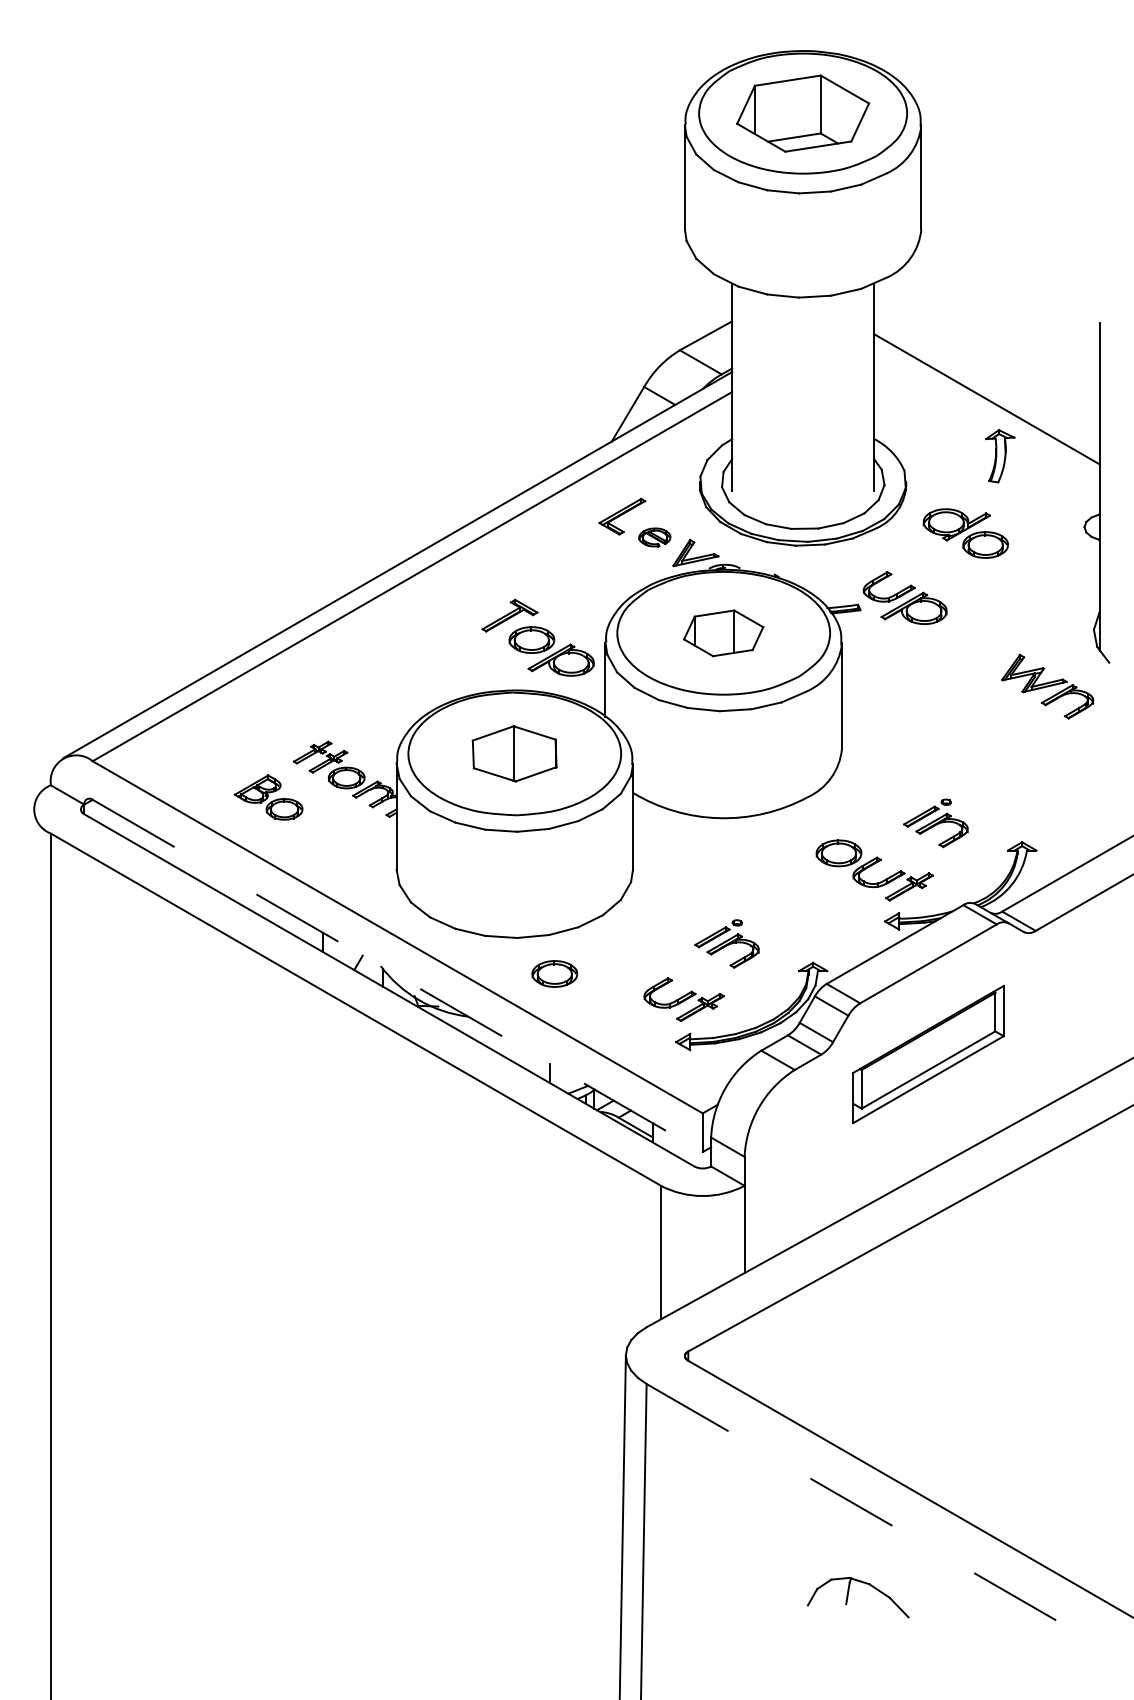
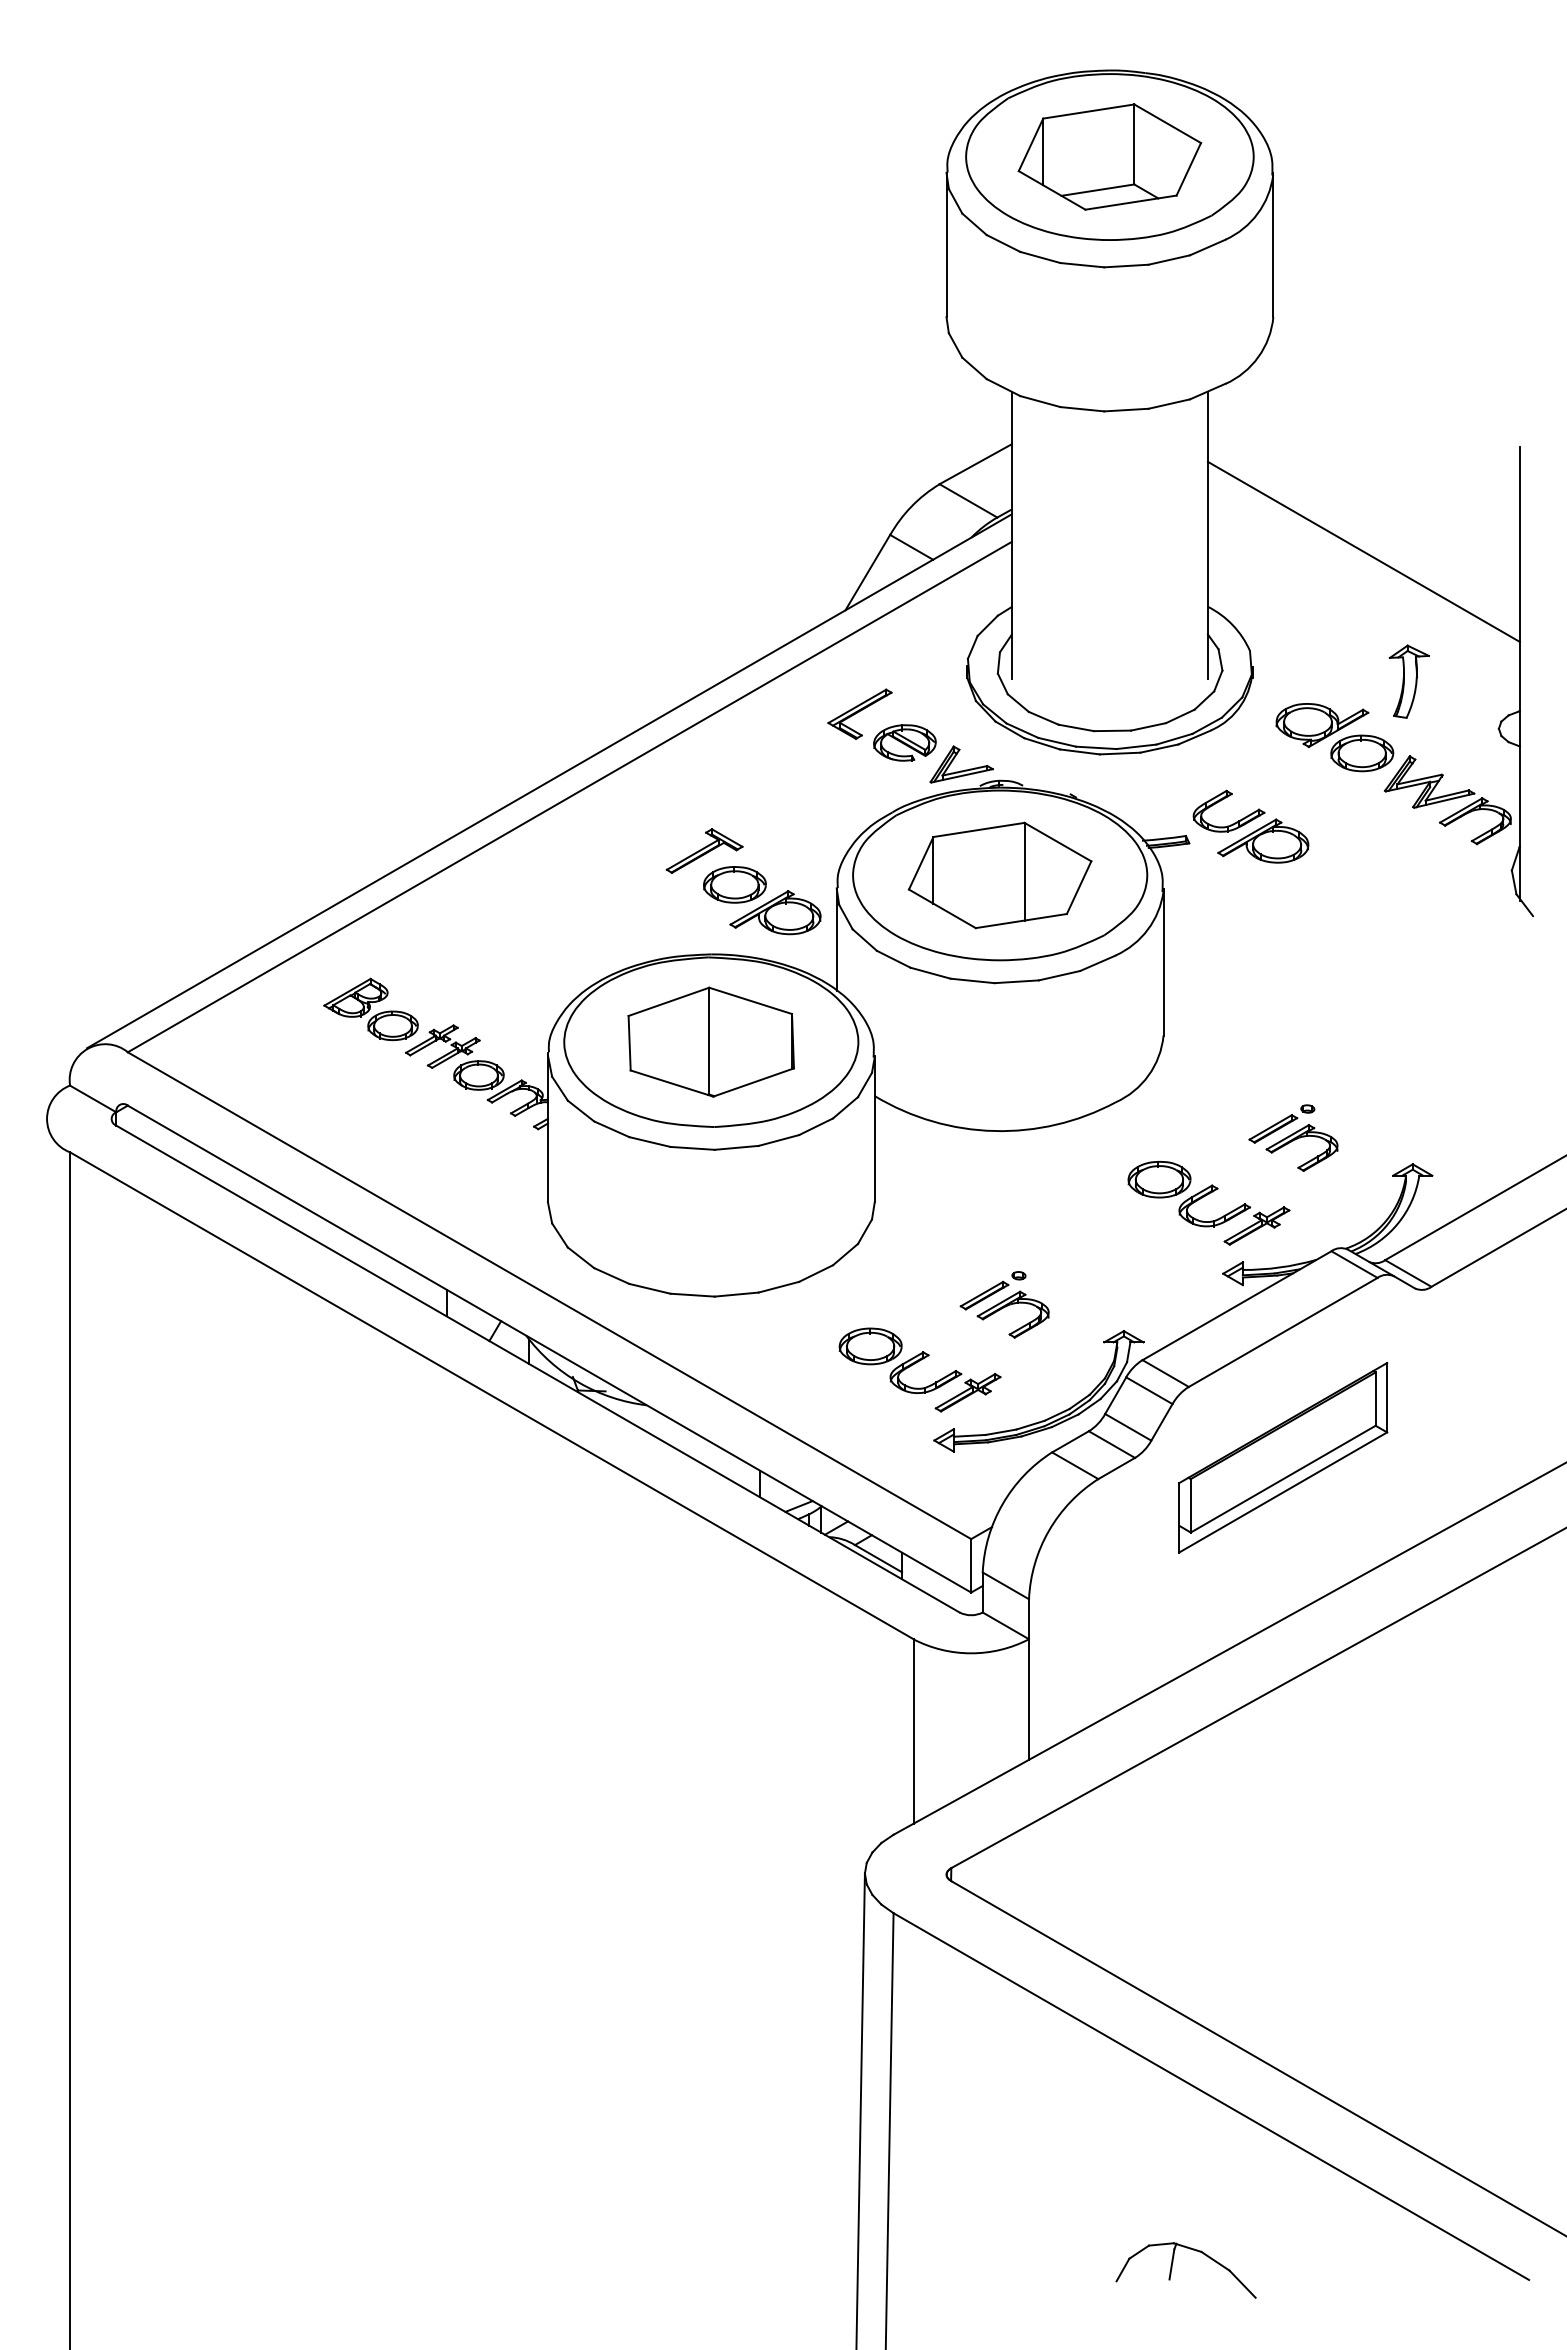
part: (999, 456) -> (1408, 681), moved
part: (654, 537) -> (904, 742), size x1.43
part: (723, 633) -> (999, 875), size x1.67
part: (1047, 686) -> (1447, 800), moved
part: (514, 753) -> (710, 1041), size x1.43
part: (268, 797) -> (370, 1009), moved
part: (554, 974) -> (870, 1346), moved
line: (397, 976) -> (549, 1349), dashed -> solid
line: (876, 1516) -> (1211, 2096), dashed -> solid
part: (848, 1596) -> (1172, 2268), moved

